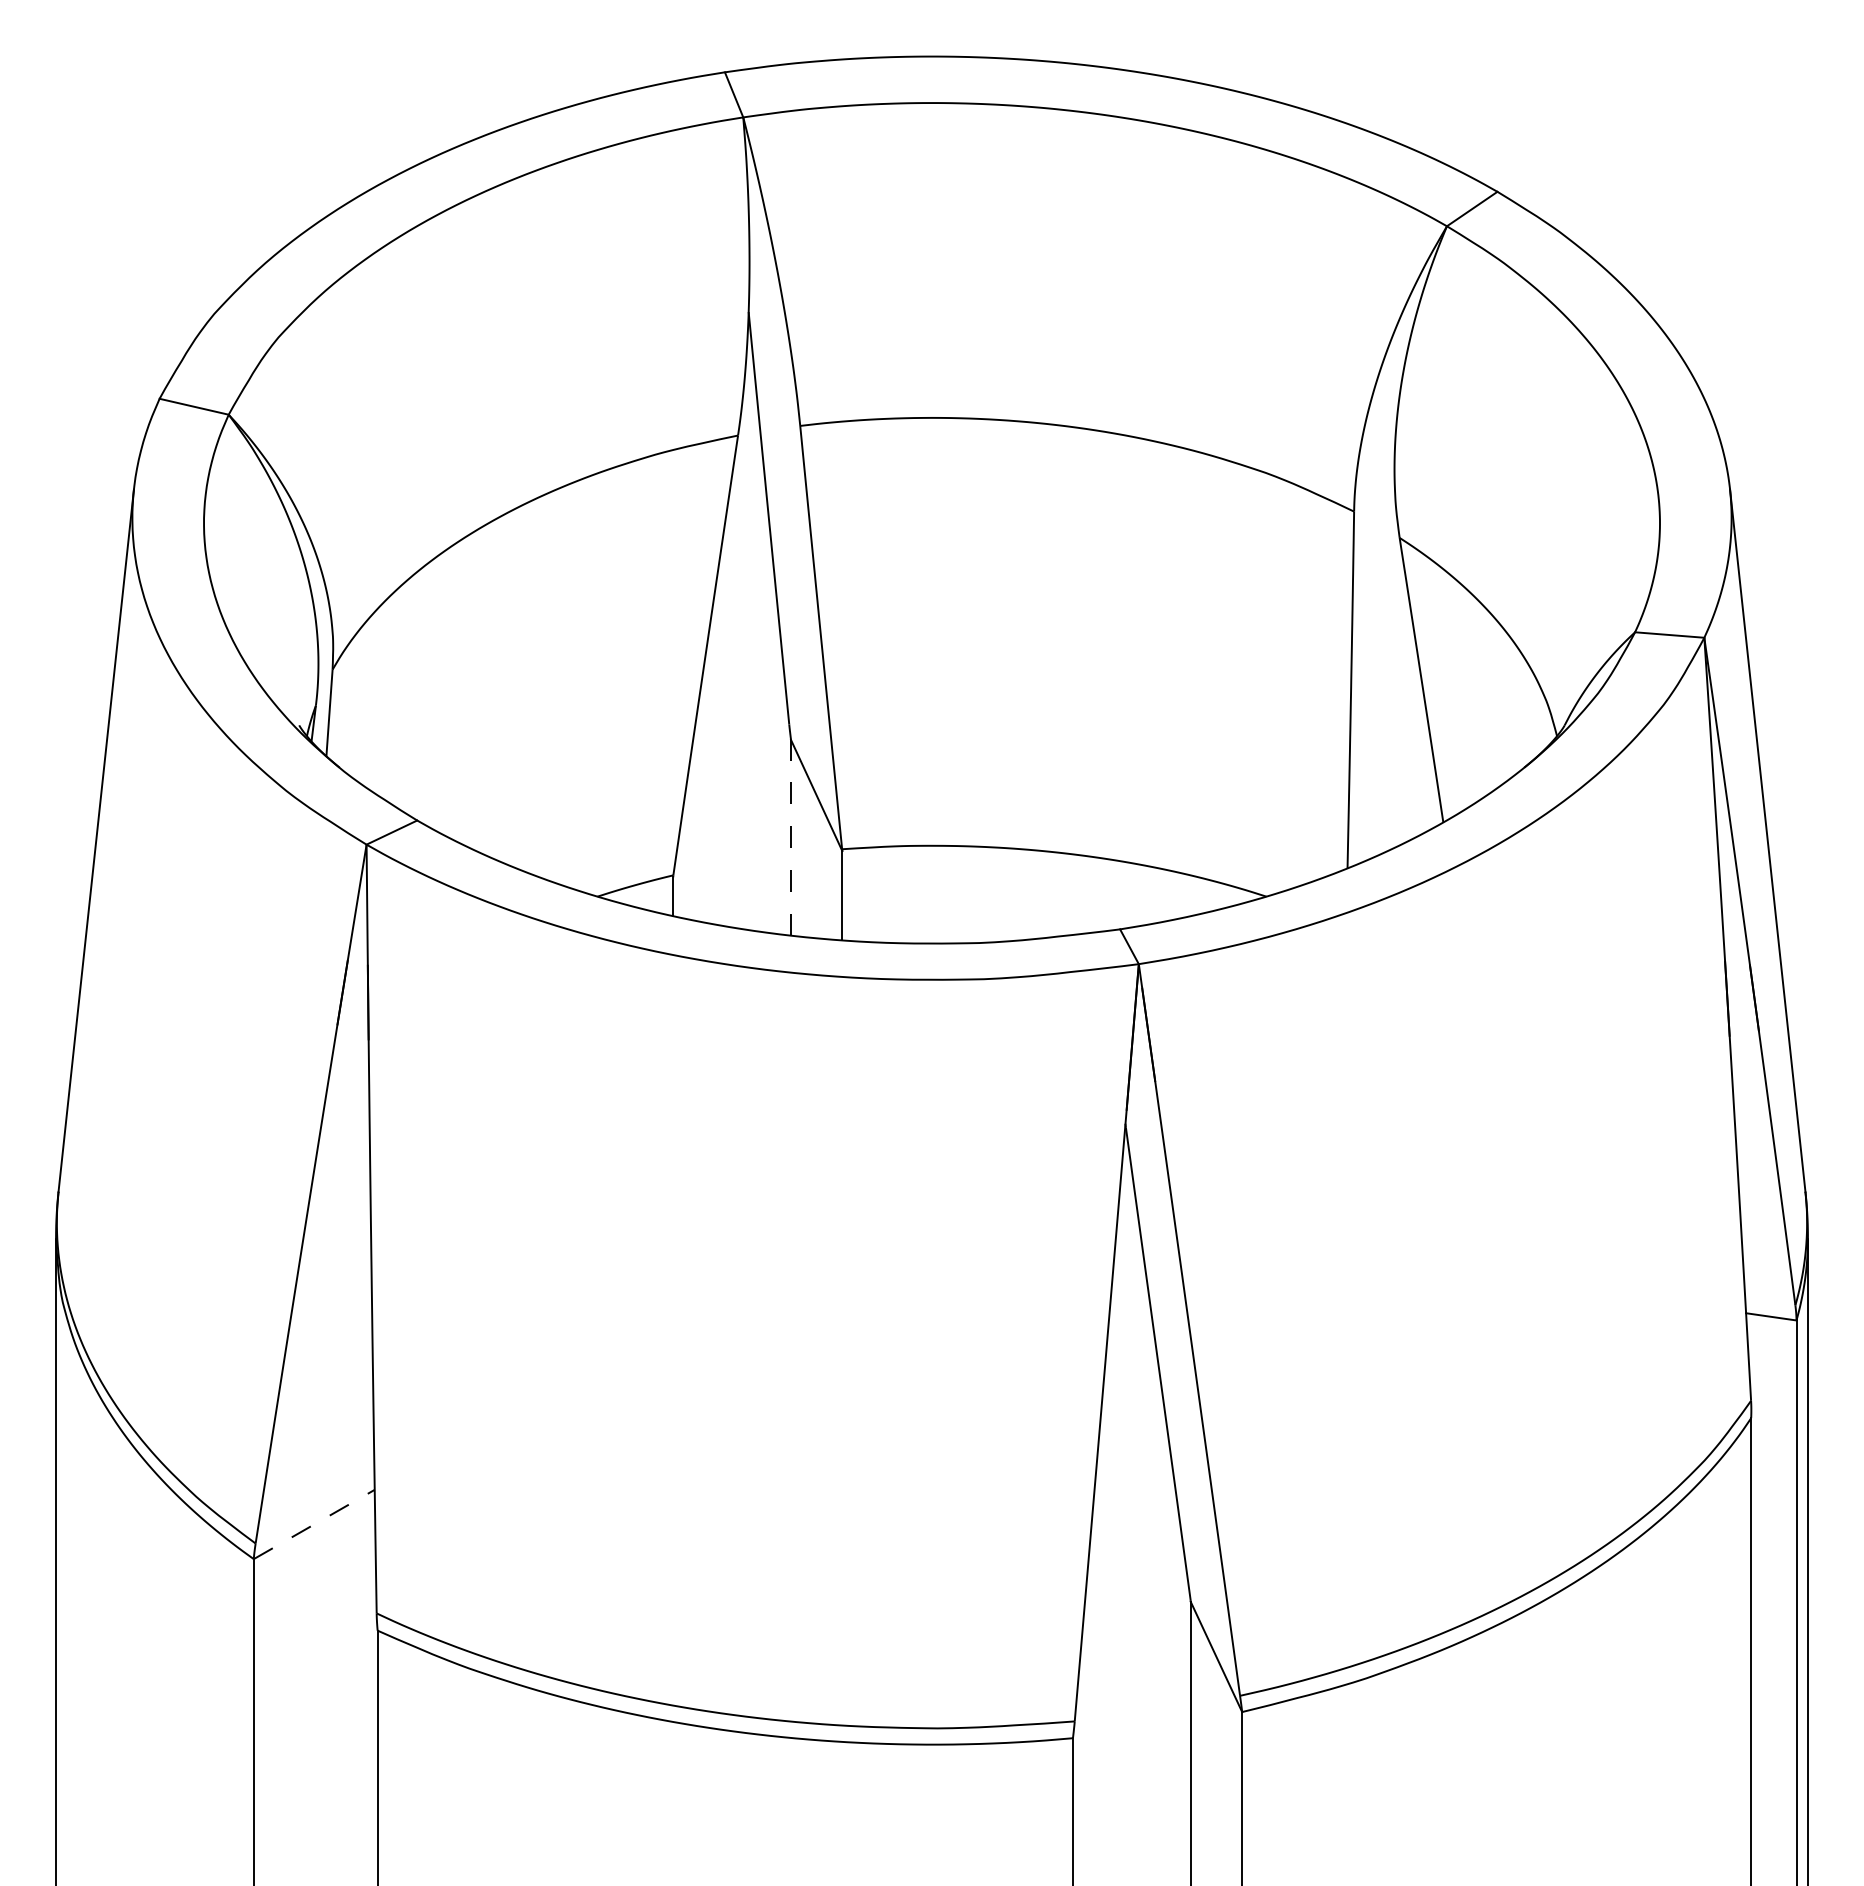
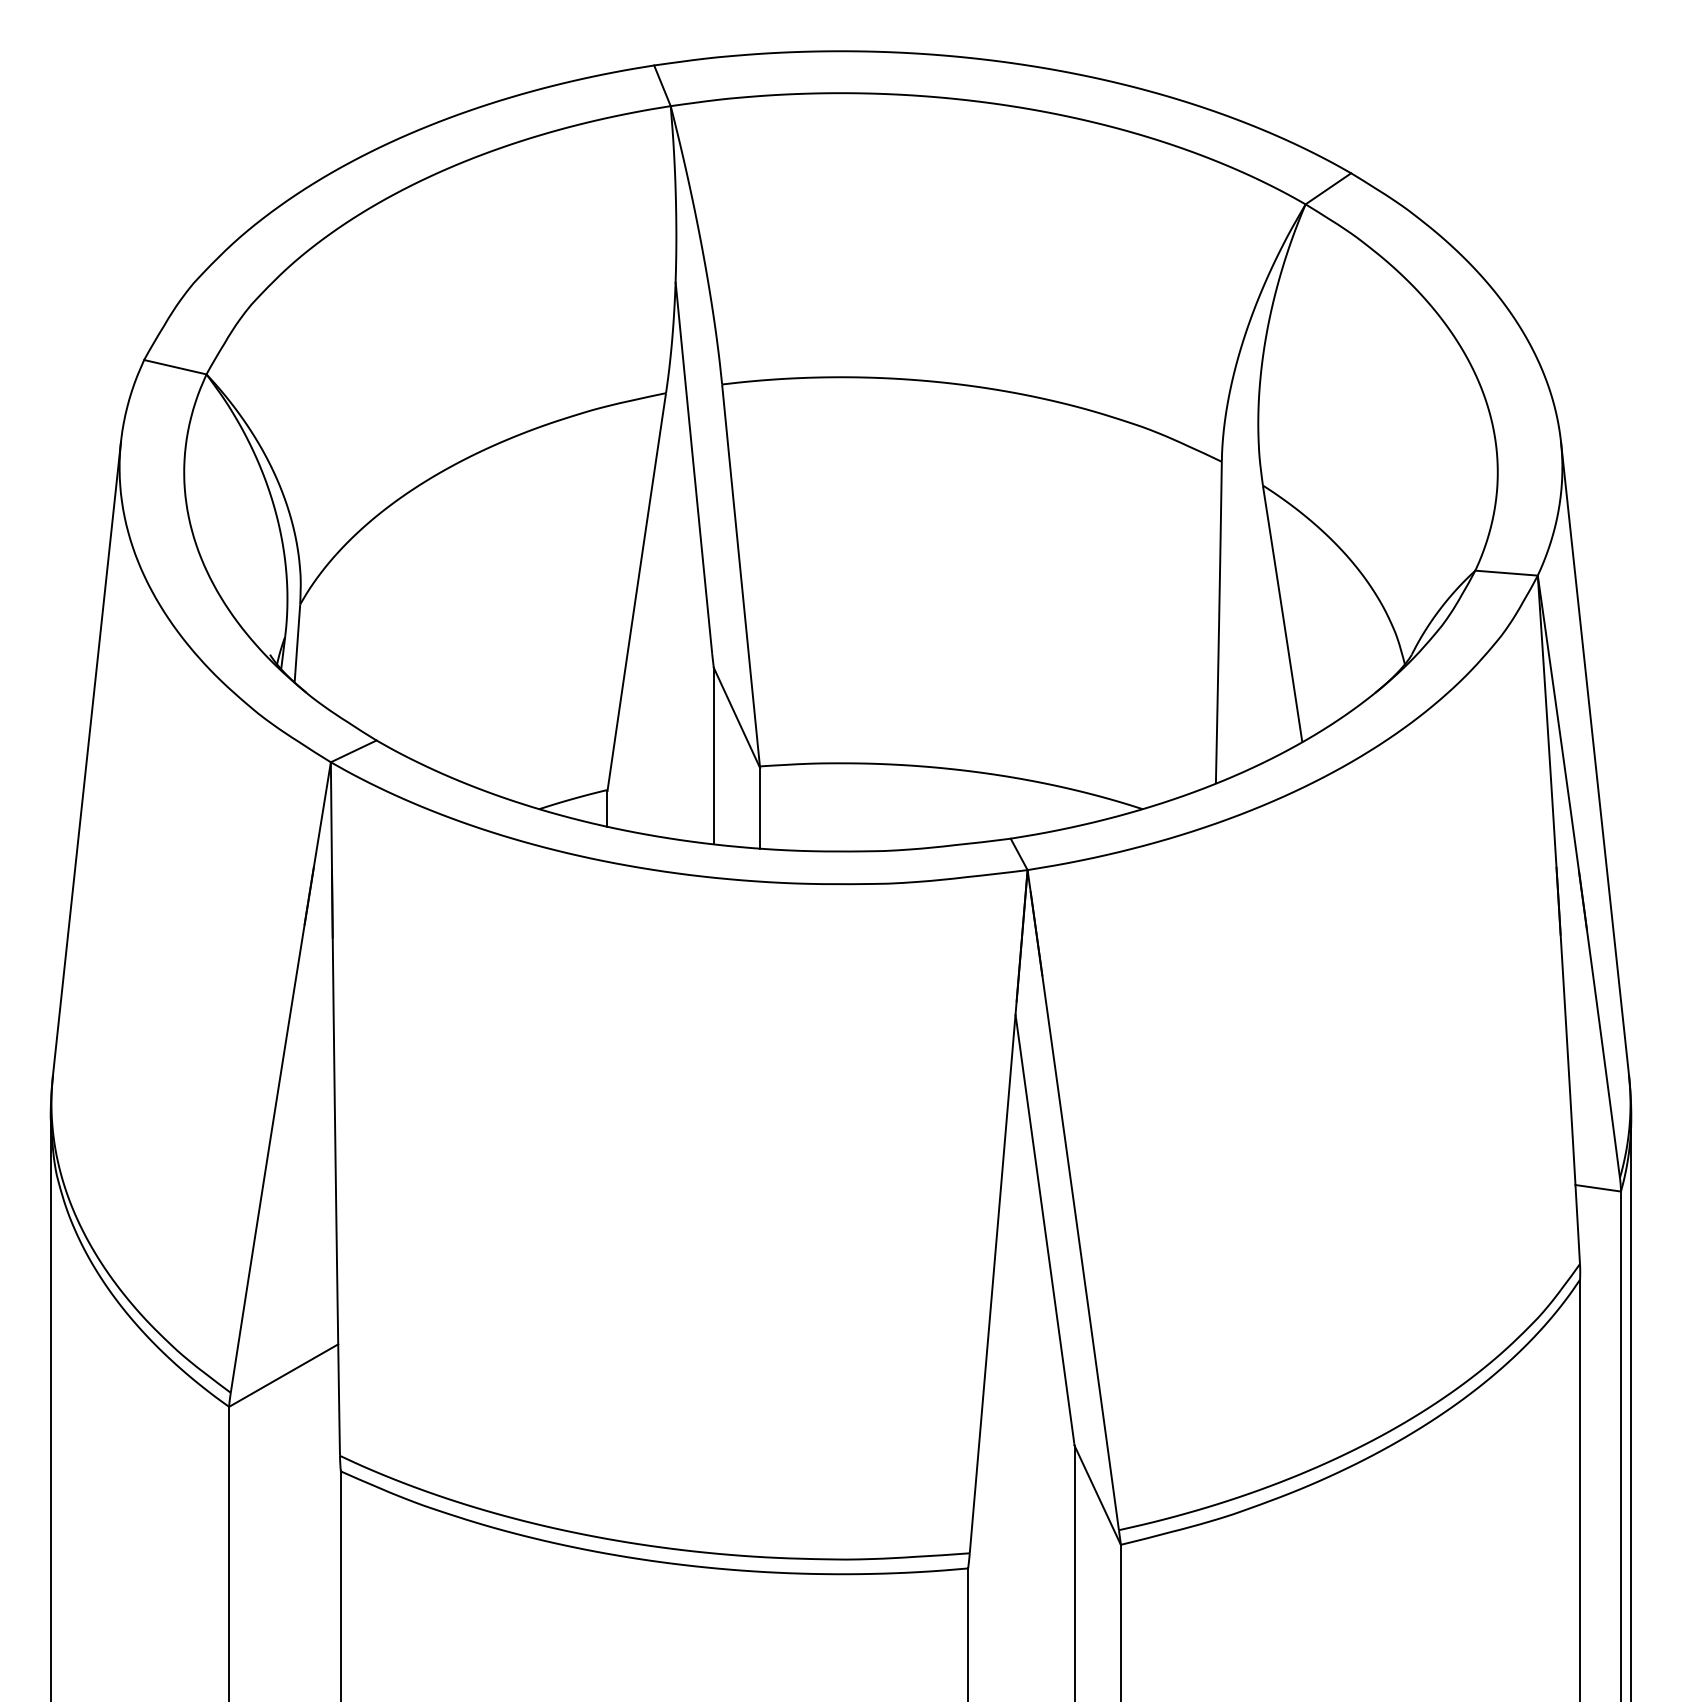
line: (791, 837) -> (714, 755), dashed -> solid
line: (314, 1524) -> (283, 1375), dashed -> solid

